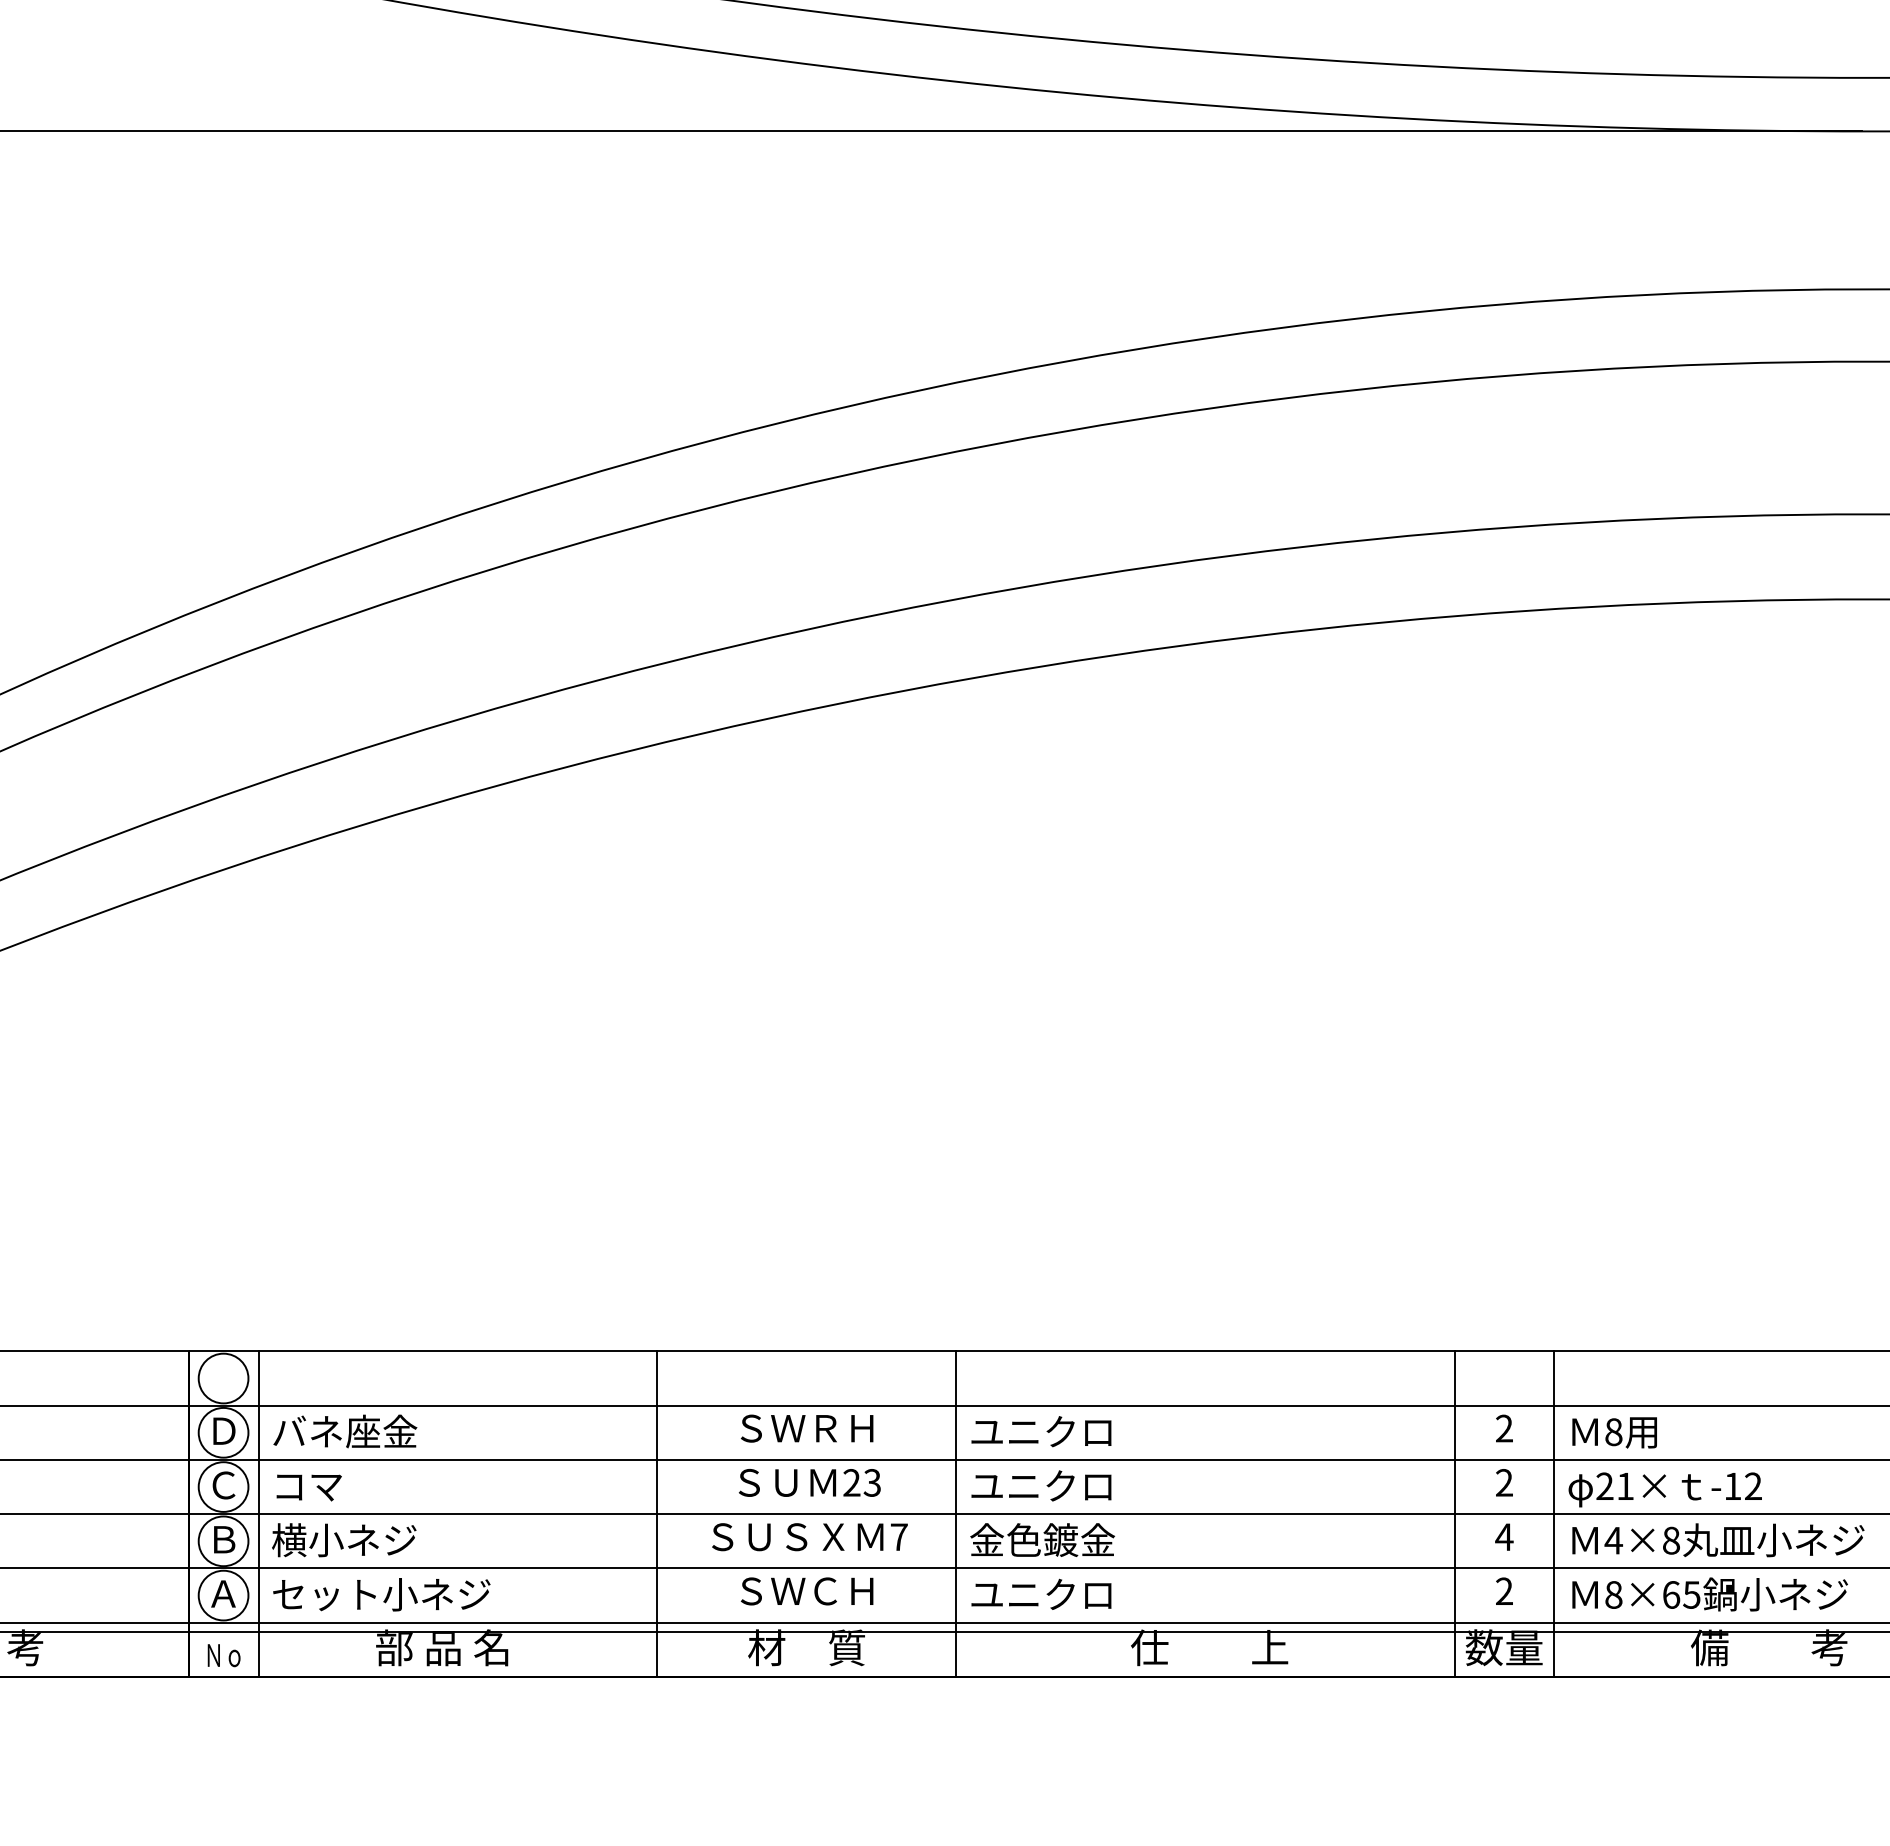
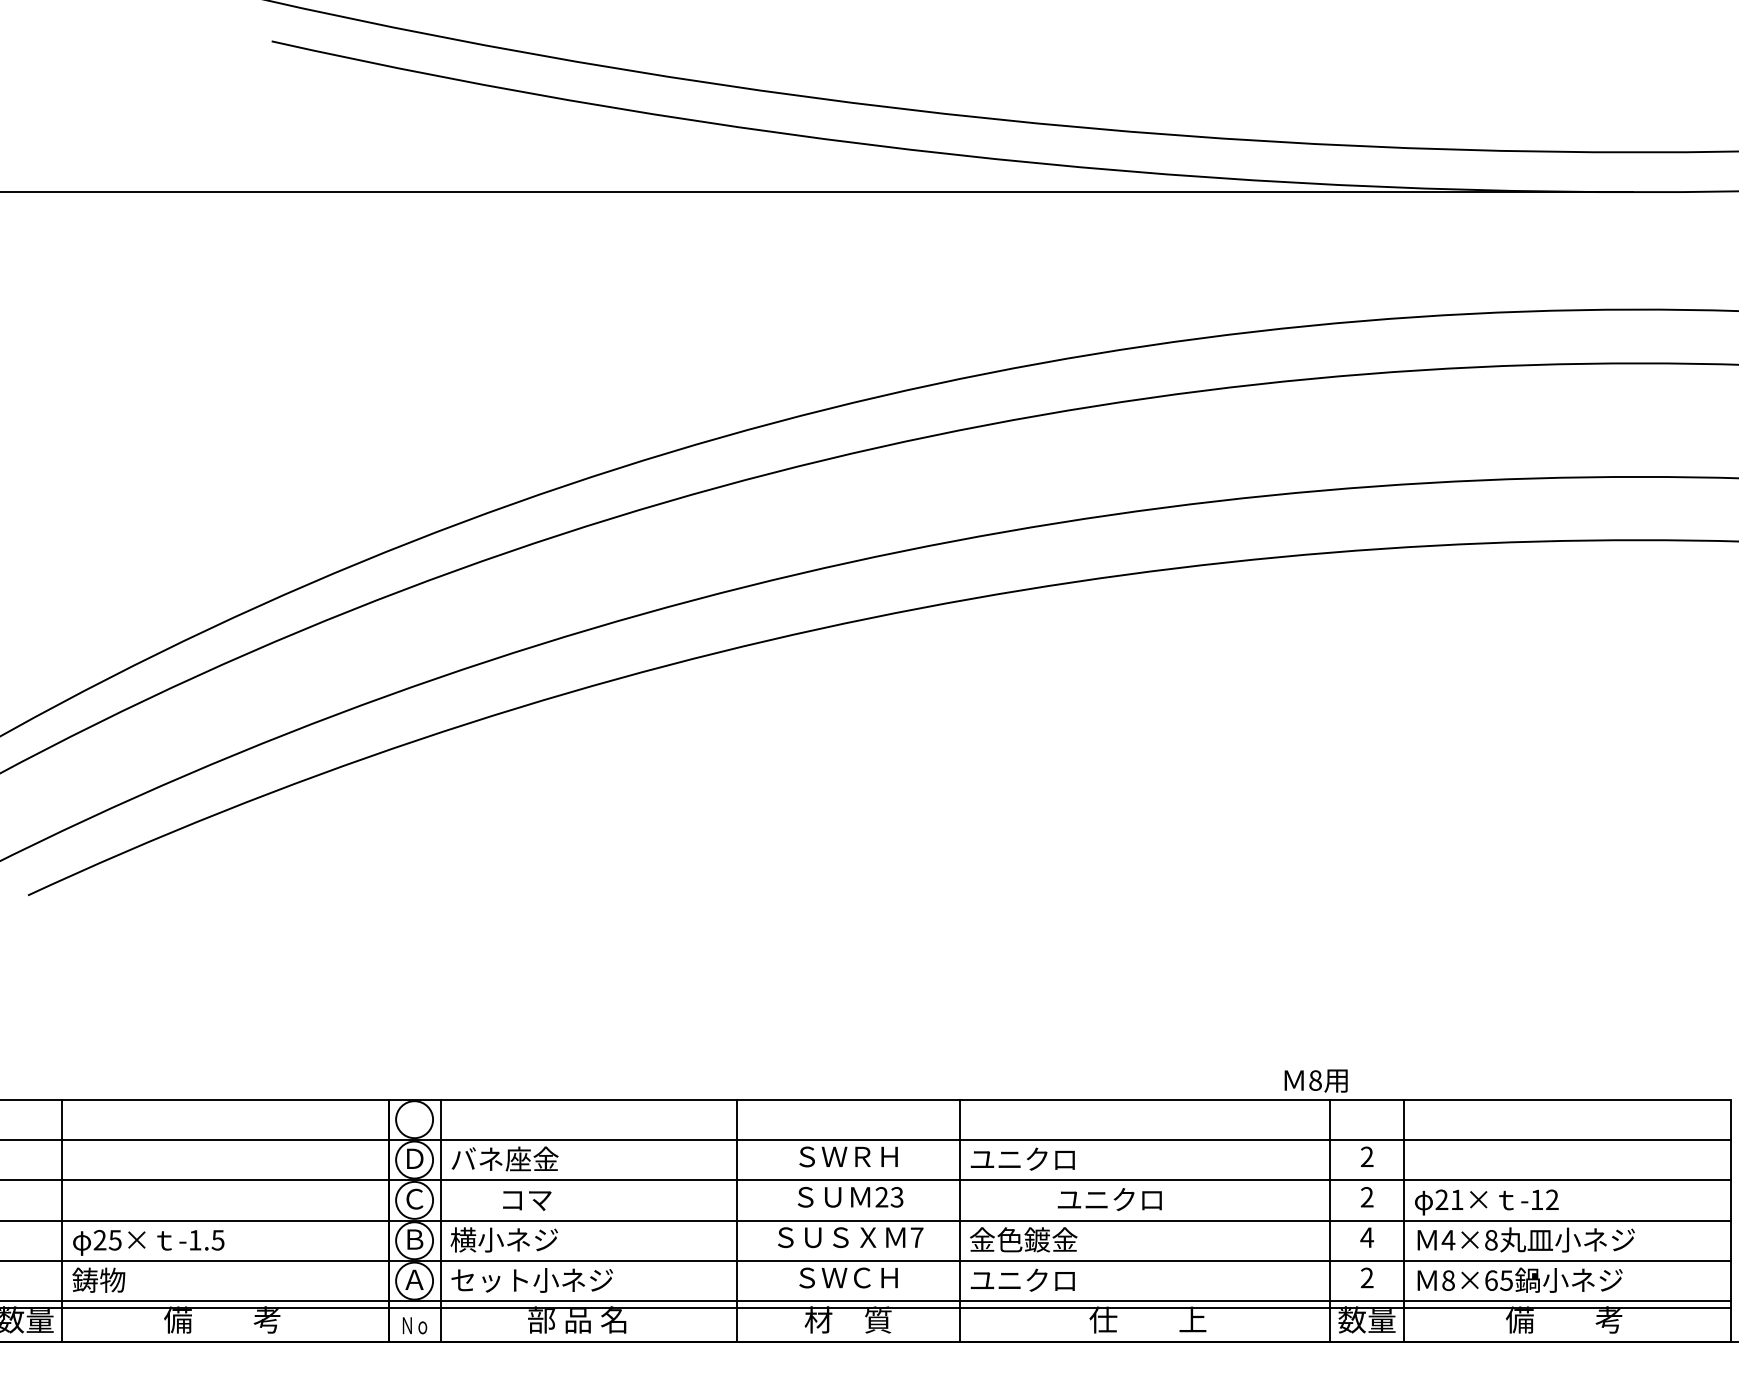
text: (1613, 1432) -> (1315, 1080), moved
text: (1040, 1485) -> (1109, 1199), moved
text: (309, 1487) -> (527, 1200), moved

